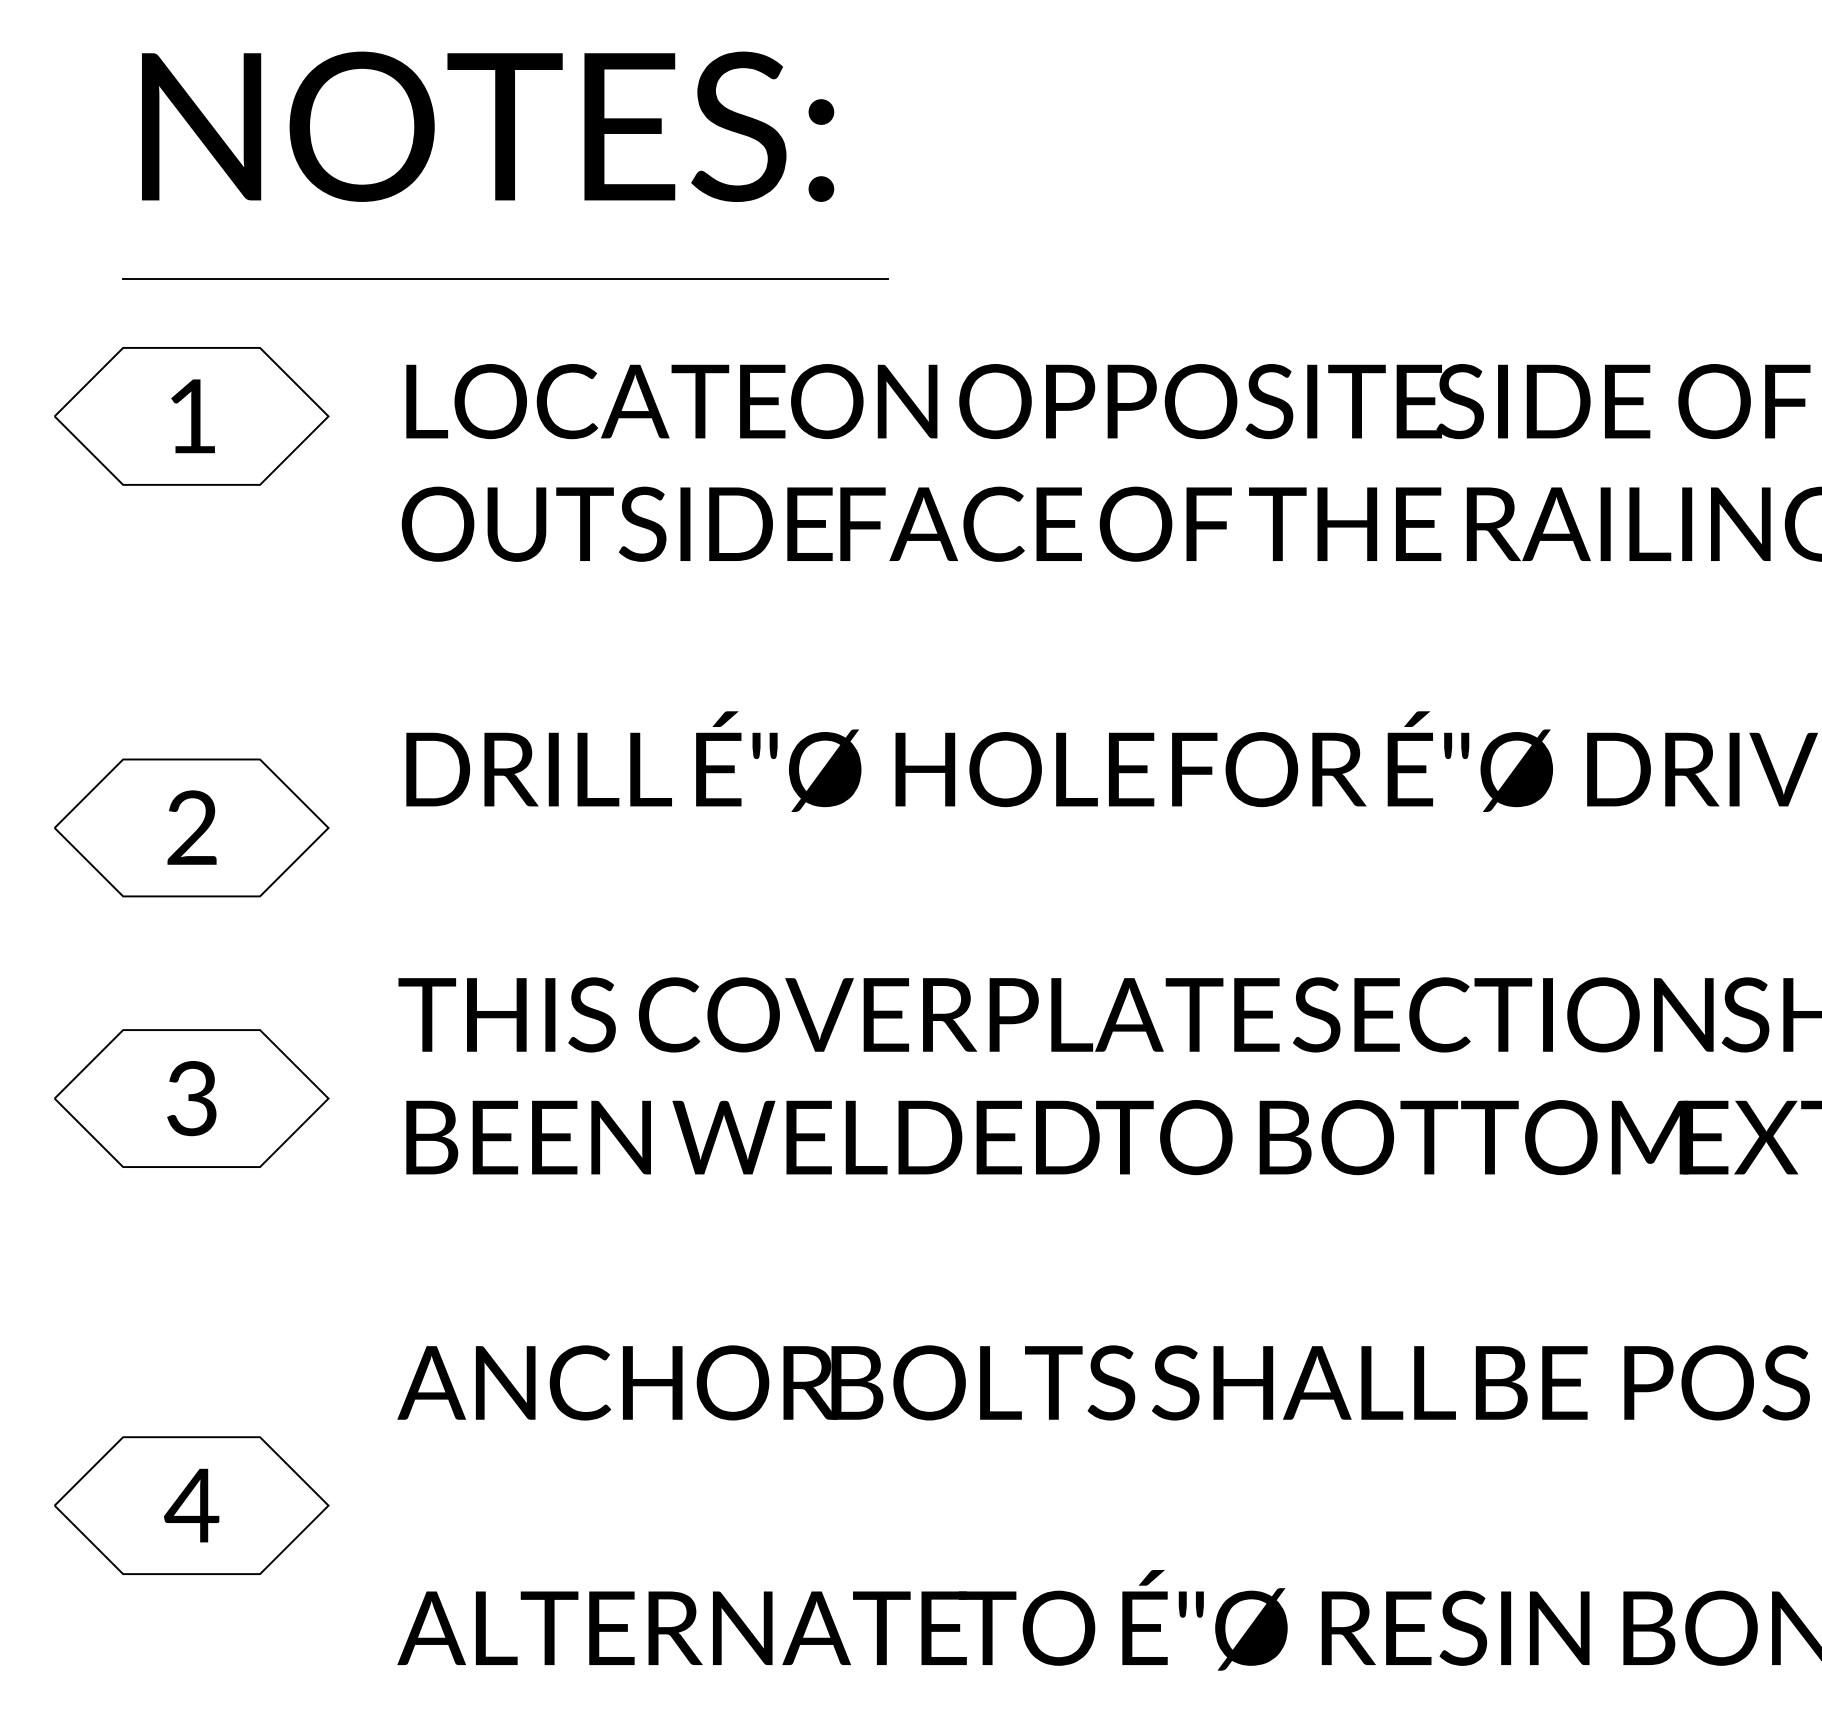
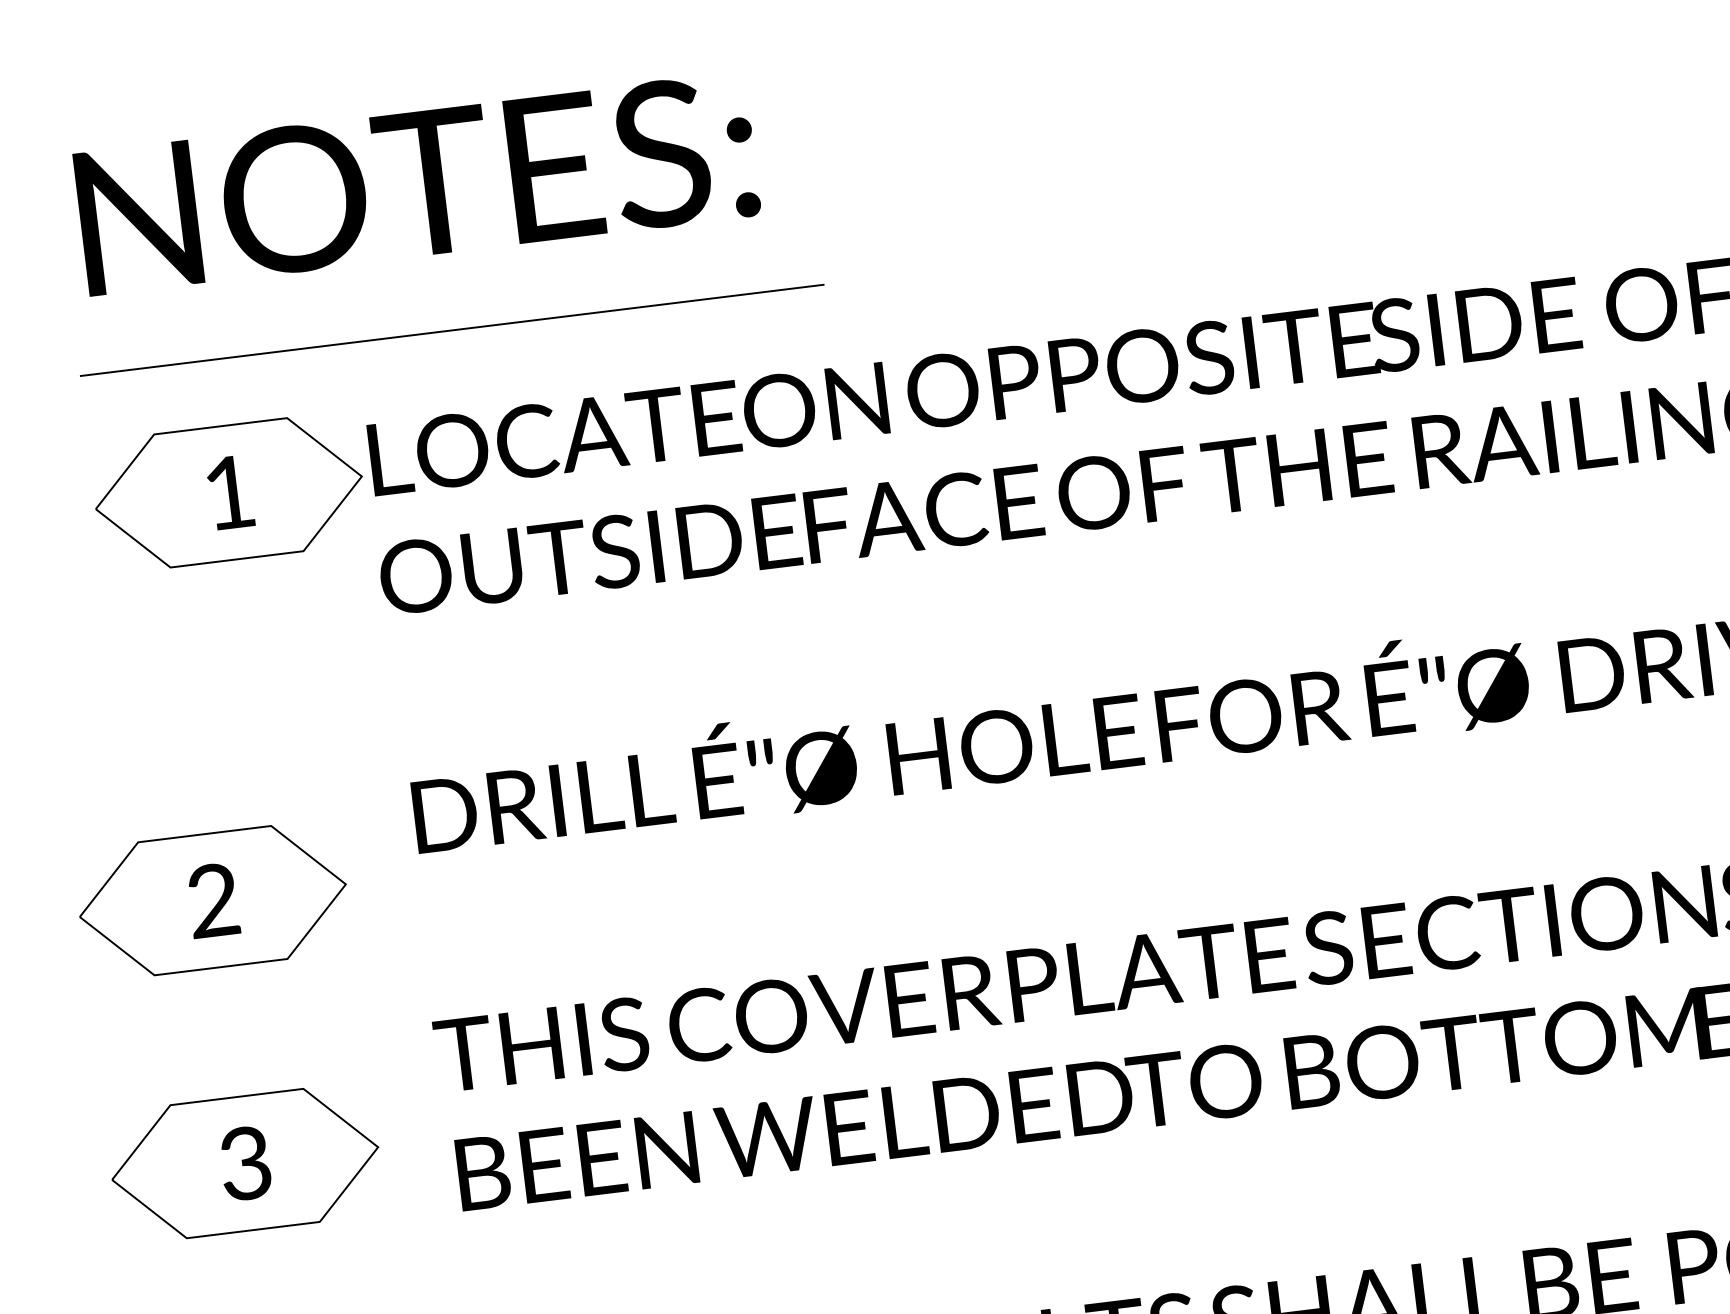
part: (191, 416) -> (228, 492), moved

